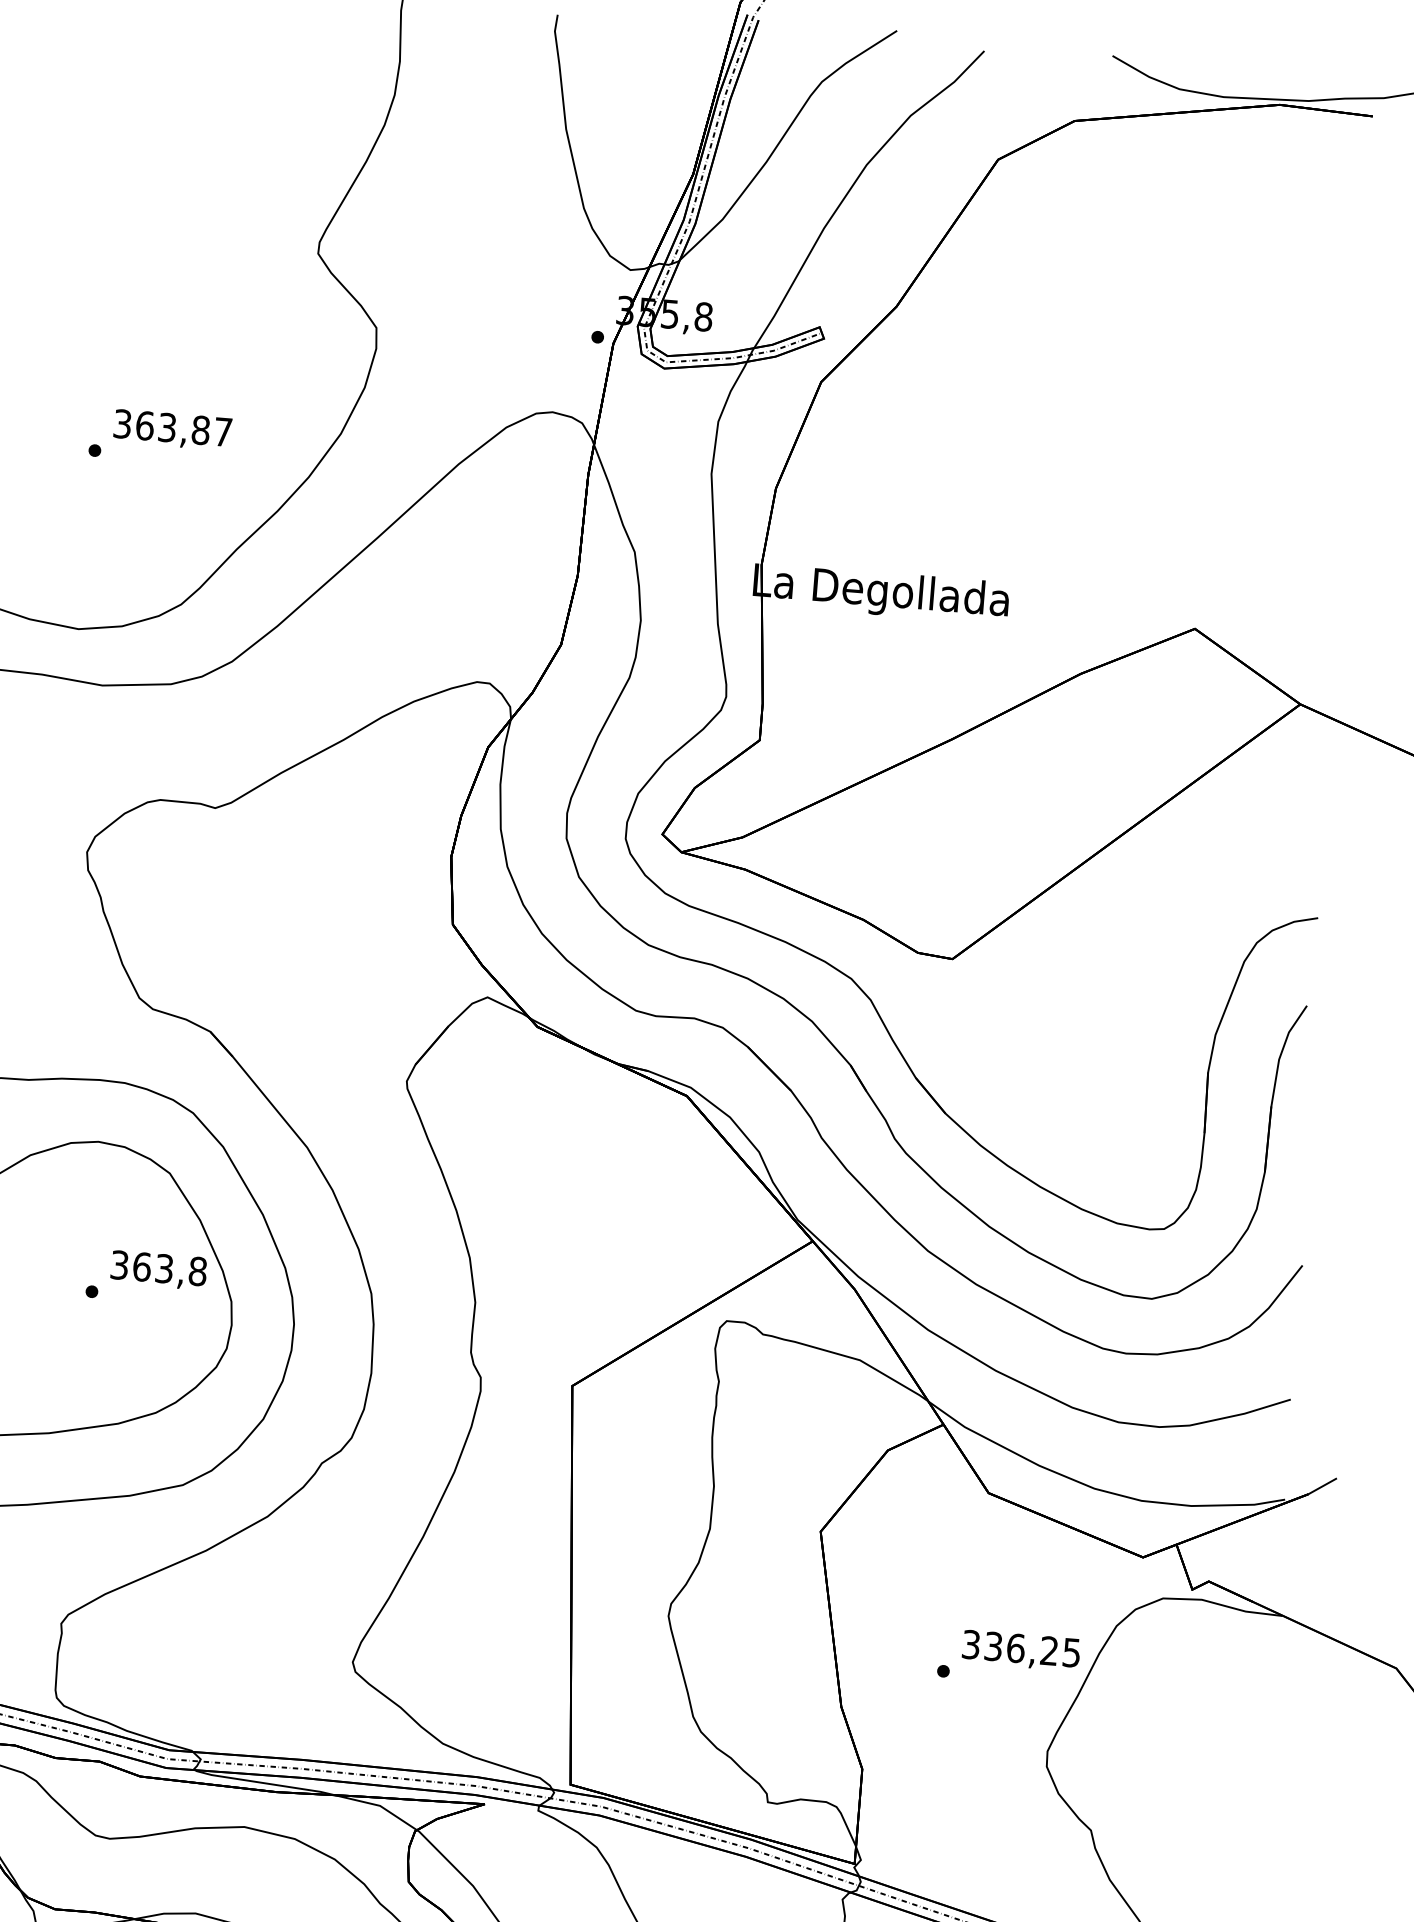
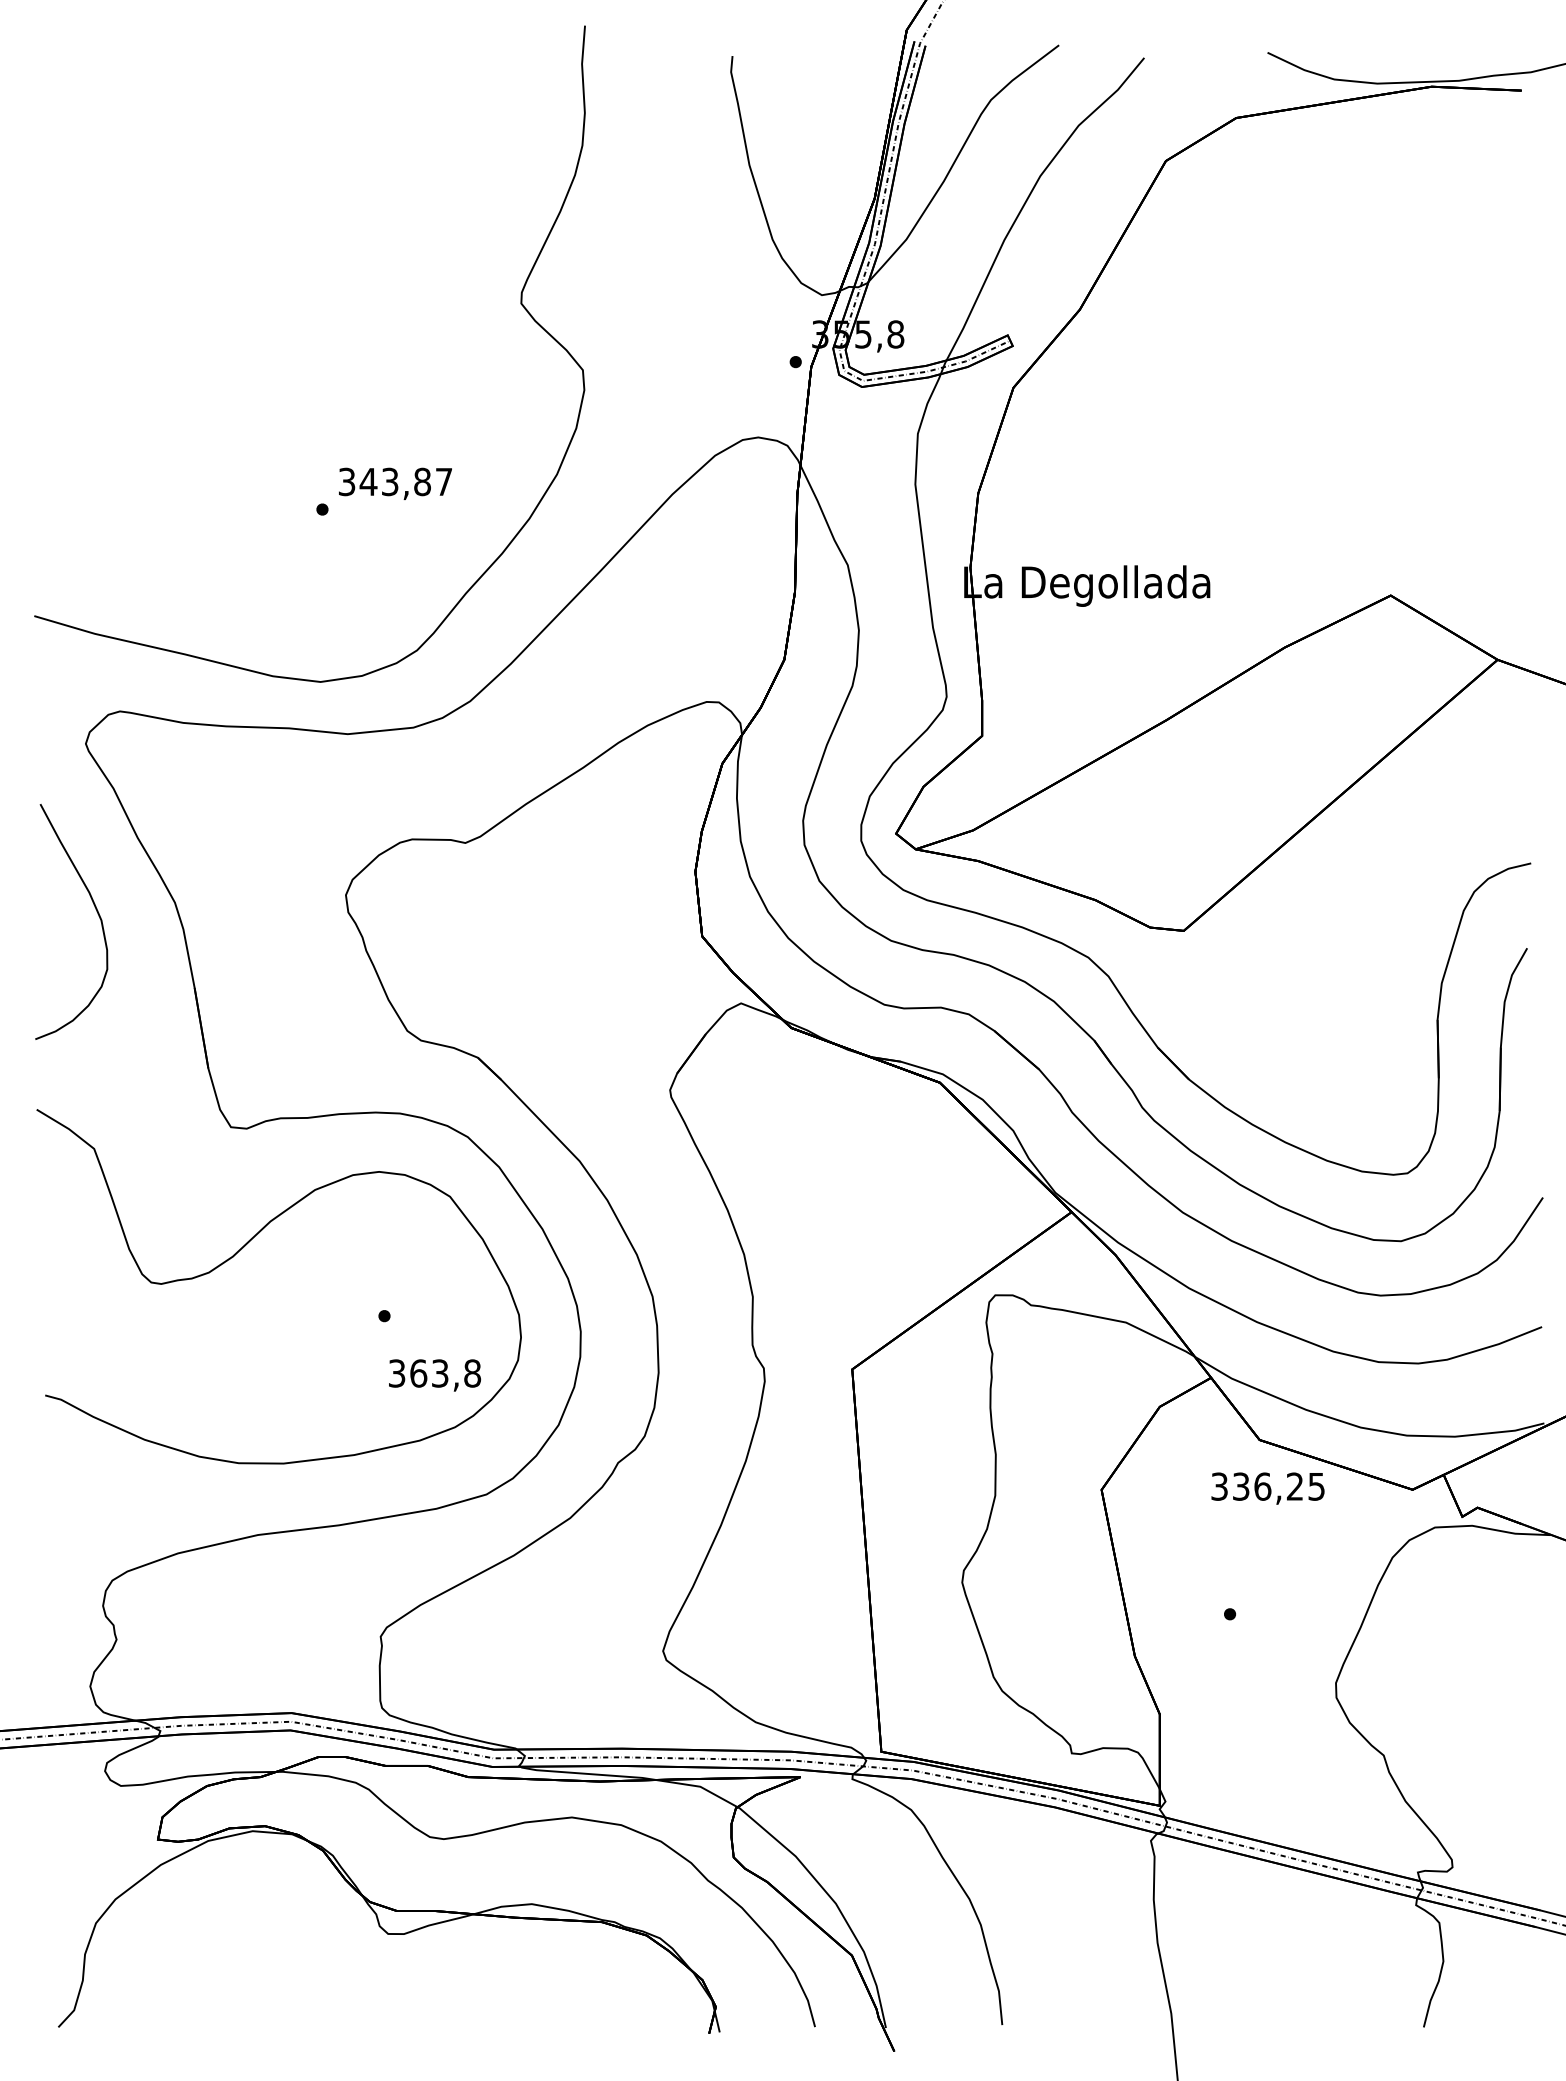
text: (144, 425) -> (368, 481), 363,87 -> 343,87
text: (159, 1270) -> (435, 1375), moved
text: (1020, 1650) -> (1267, 1488), moved

